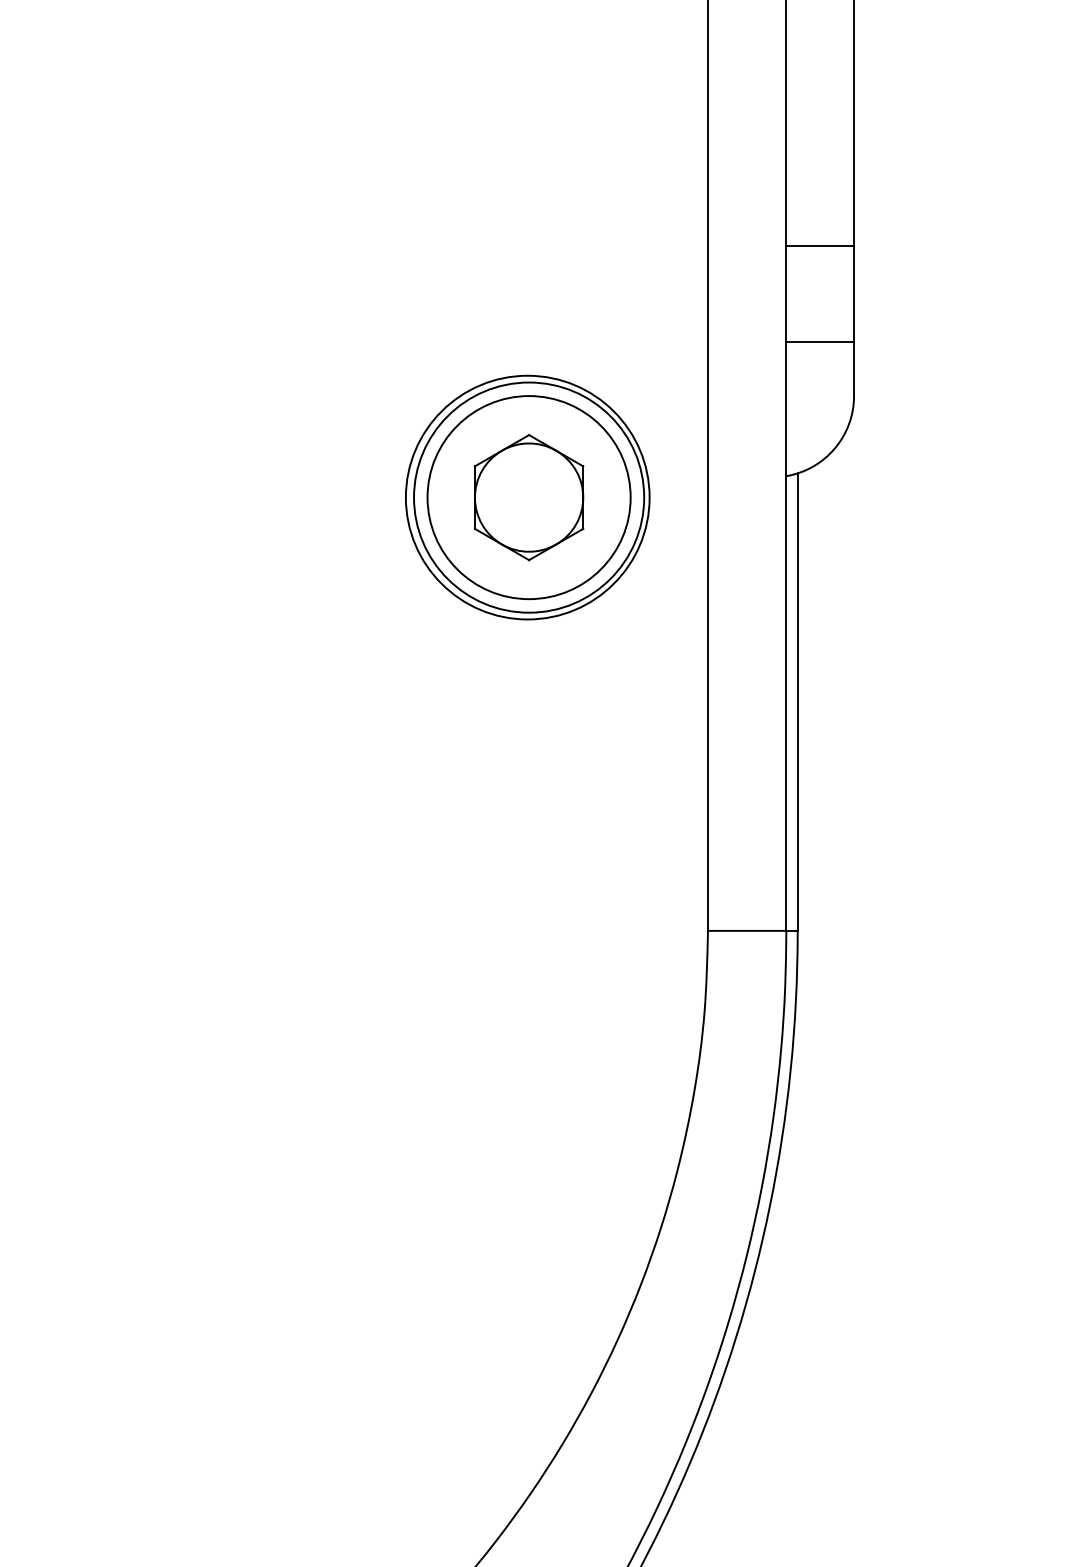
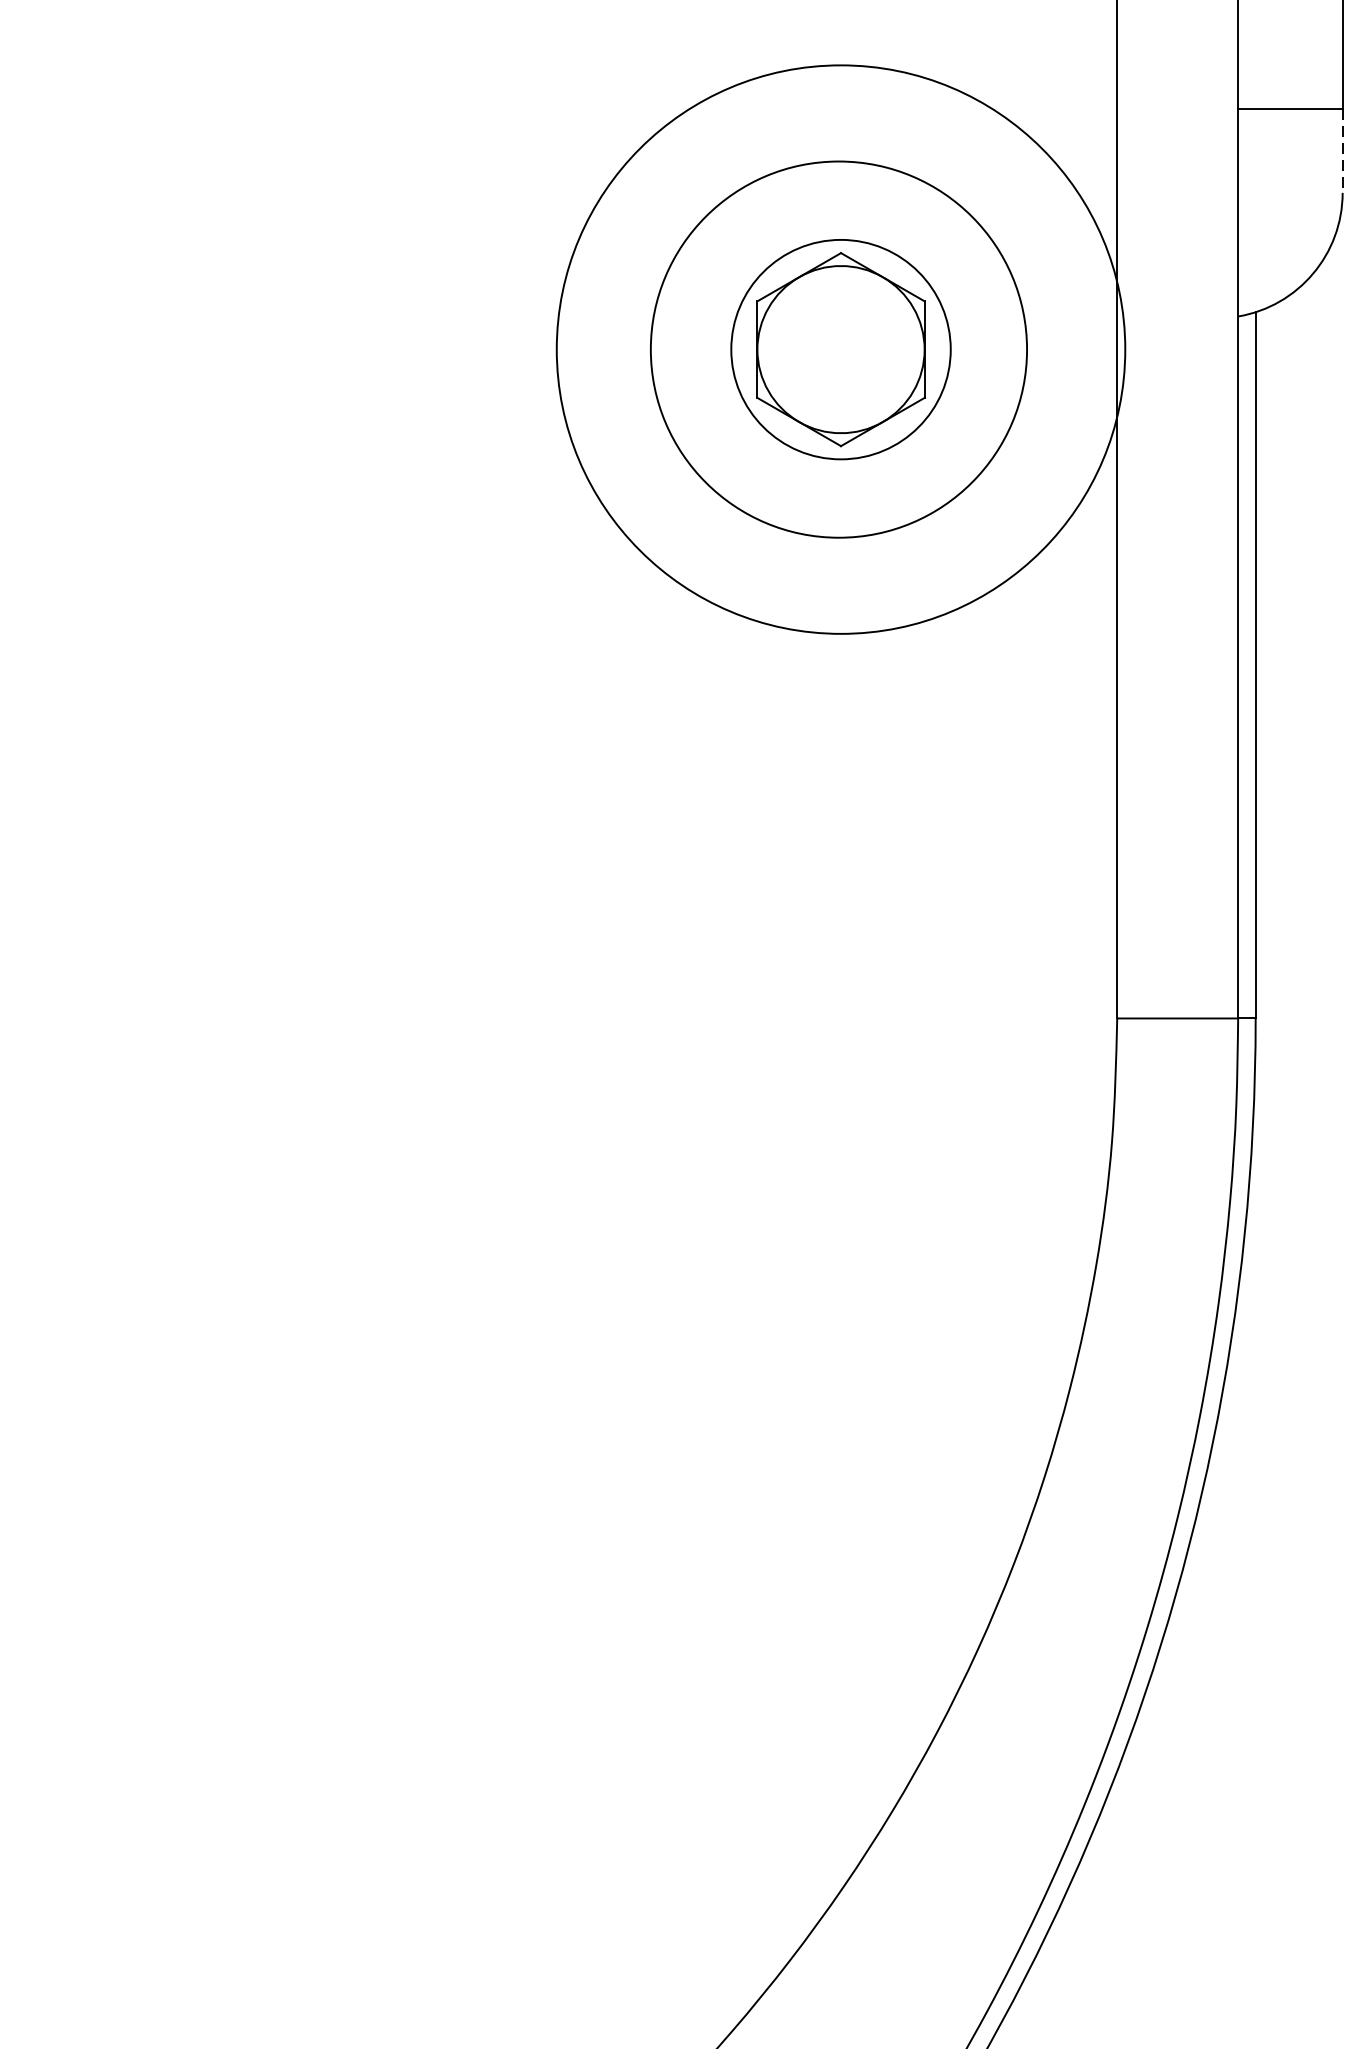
line: (854, 369) -> (1343, 151), solid -> dashed
circle: (528, 497) -> (840, 349), size x0.7
circle: (529, 497) -> (841, 349), size x1.6

